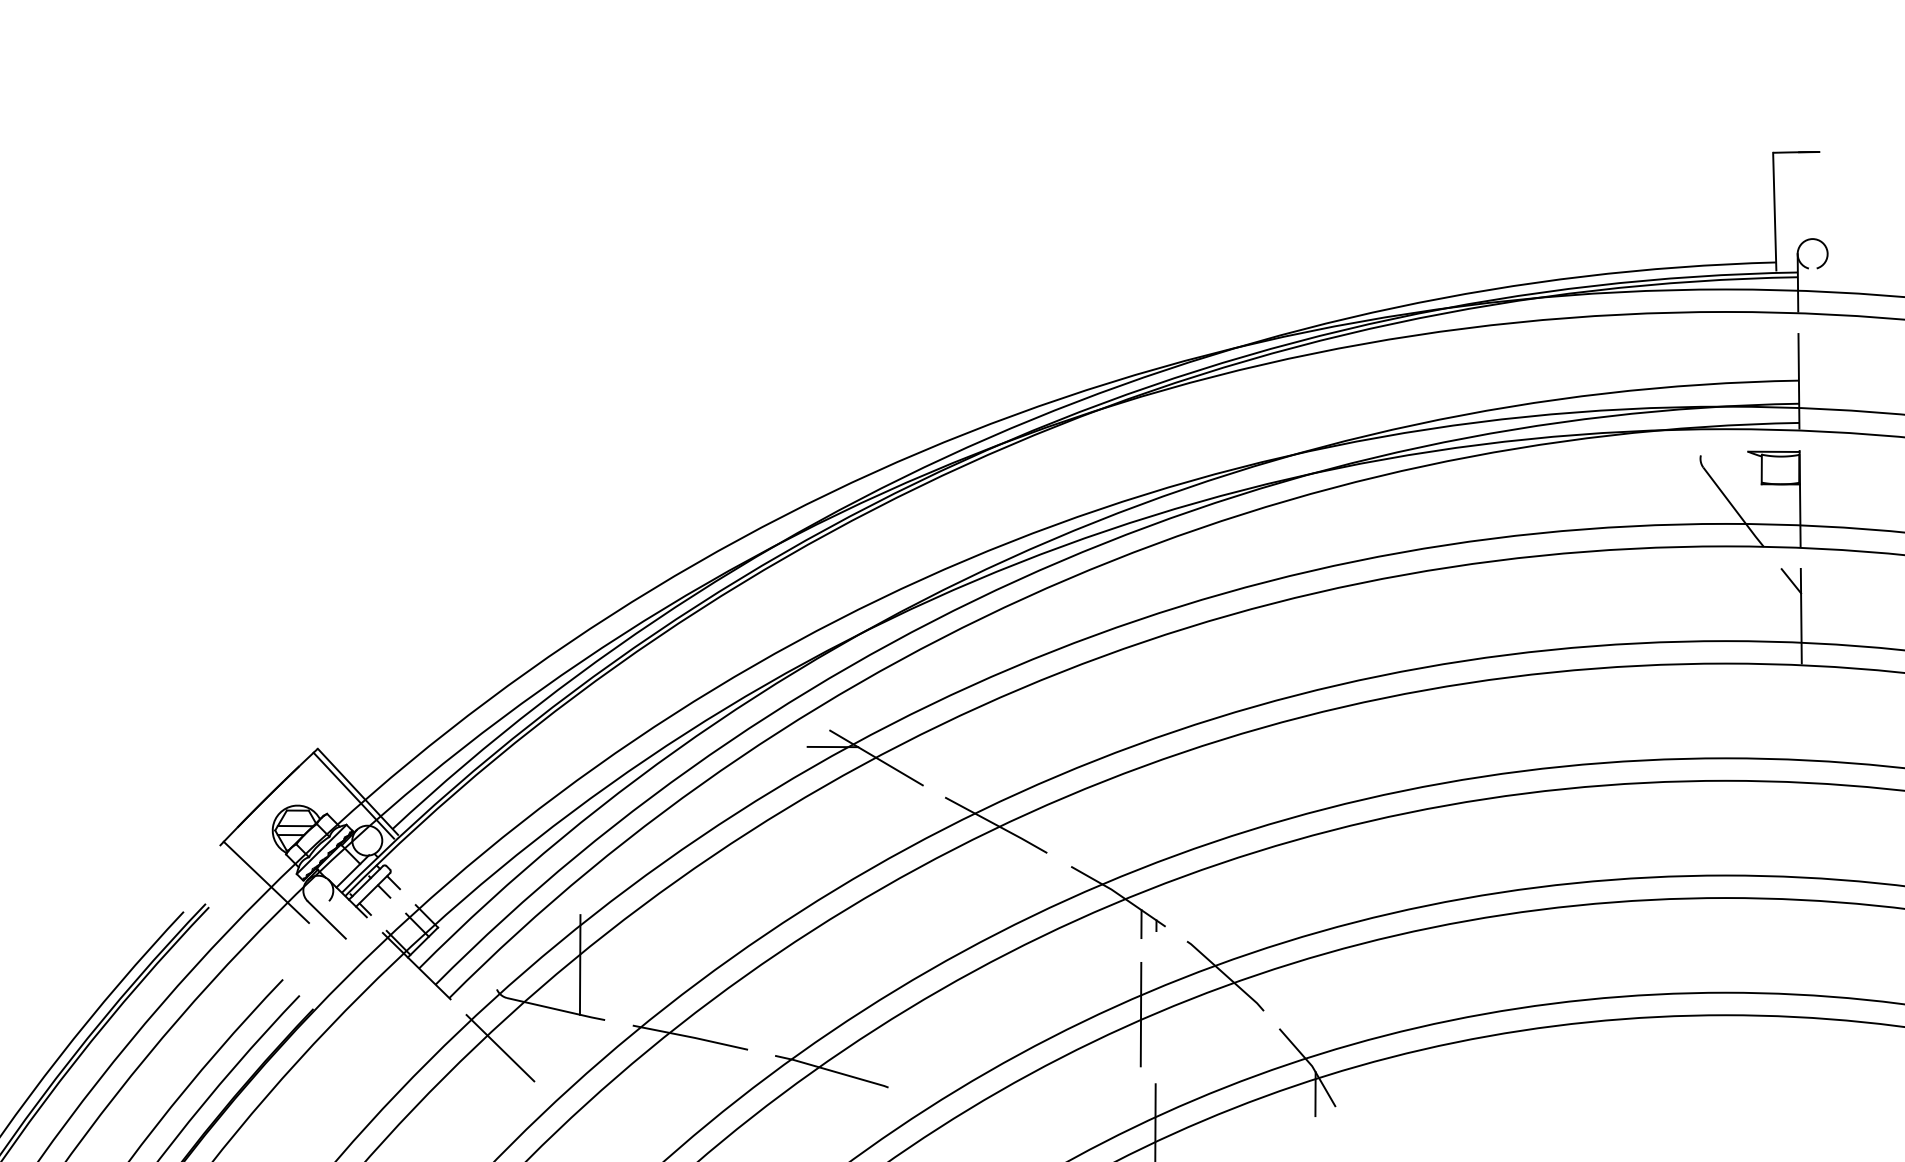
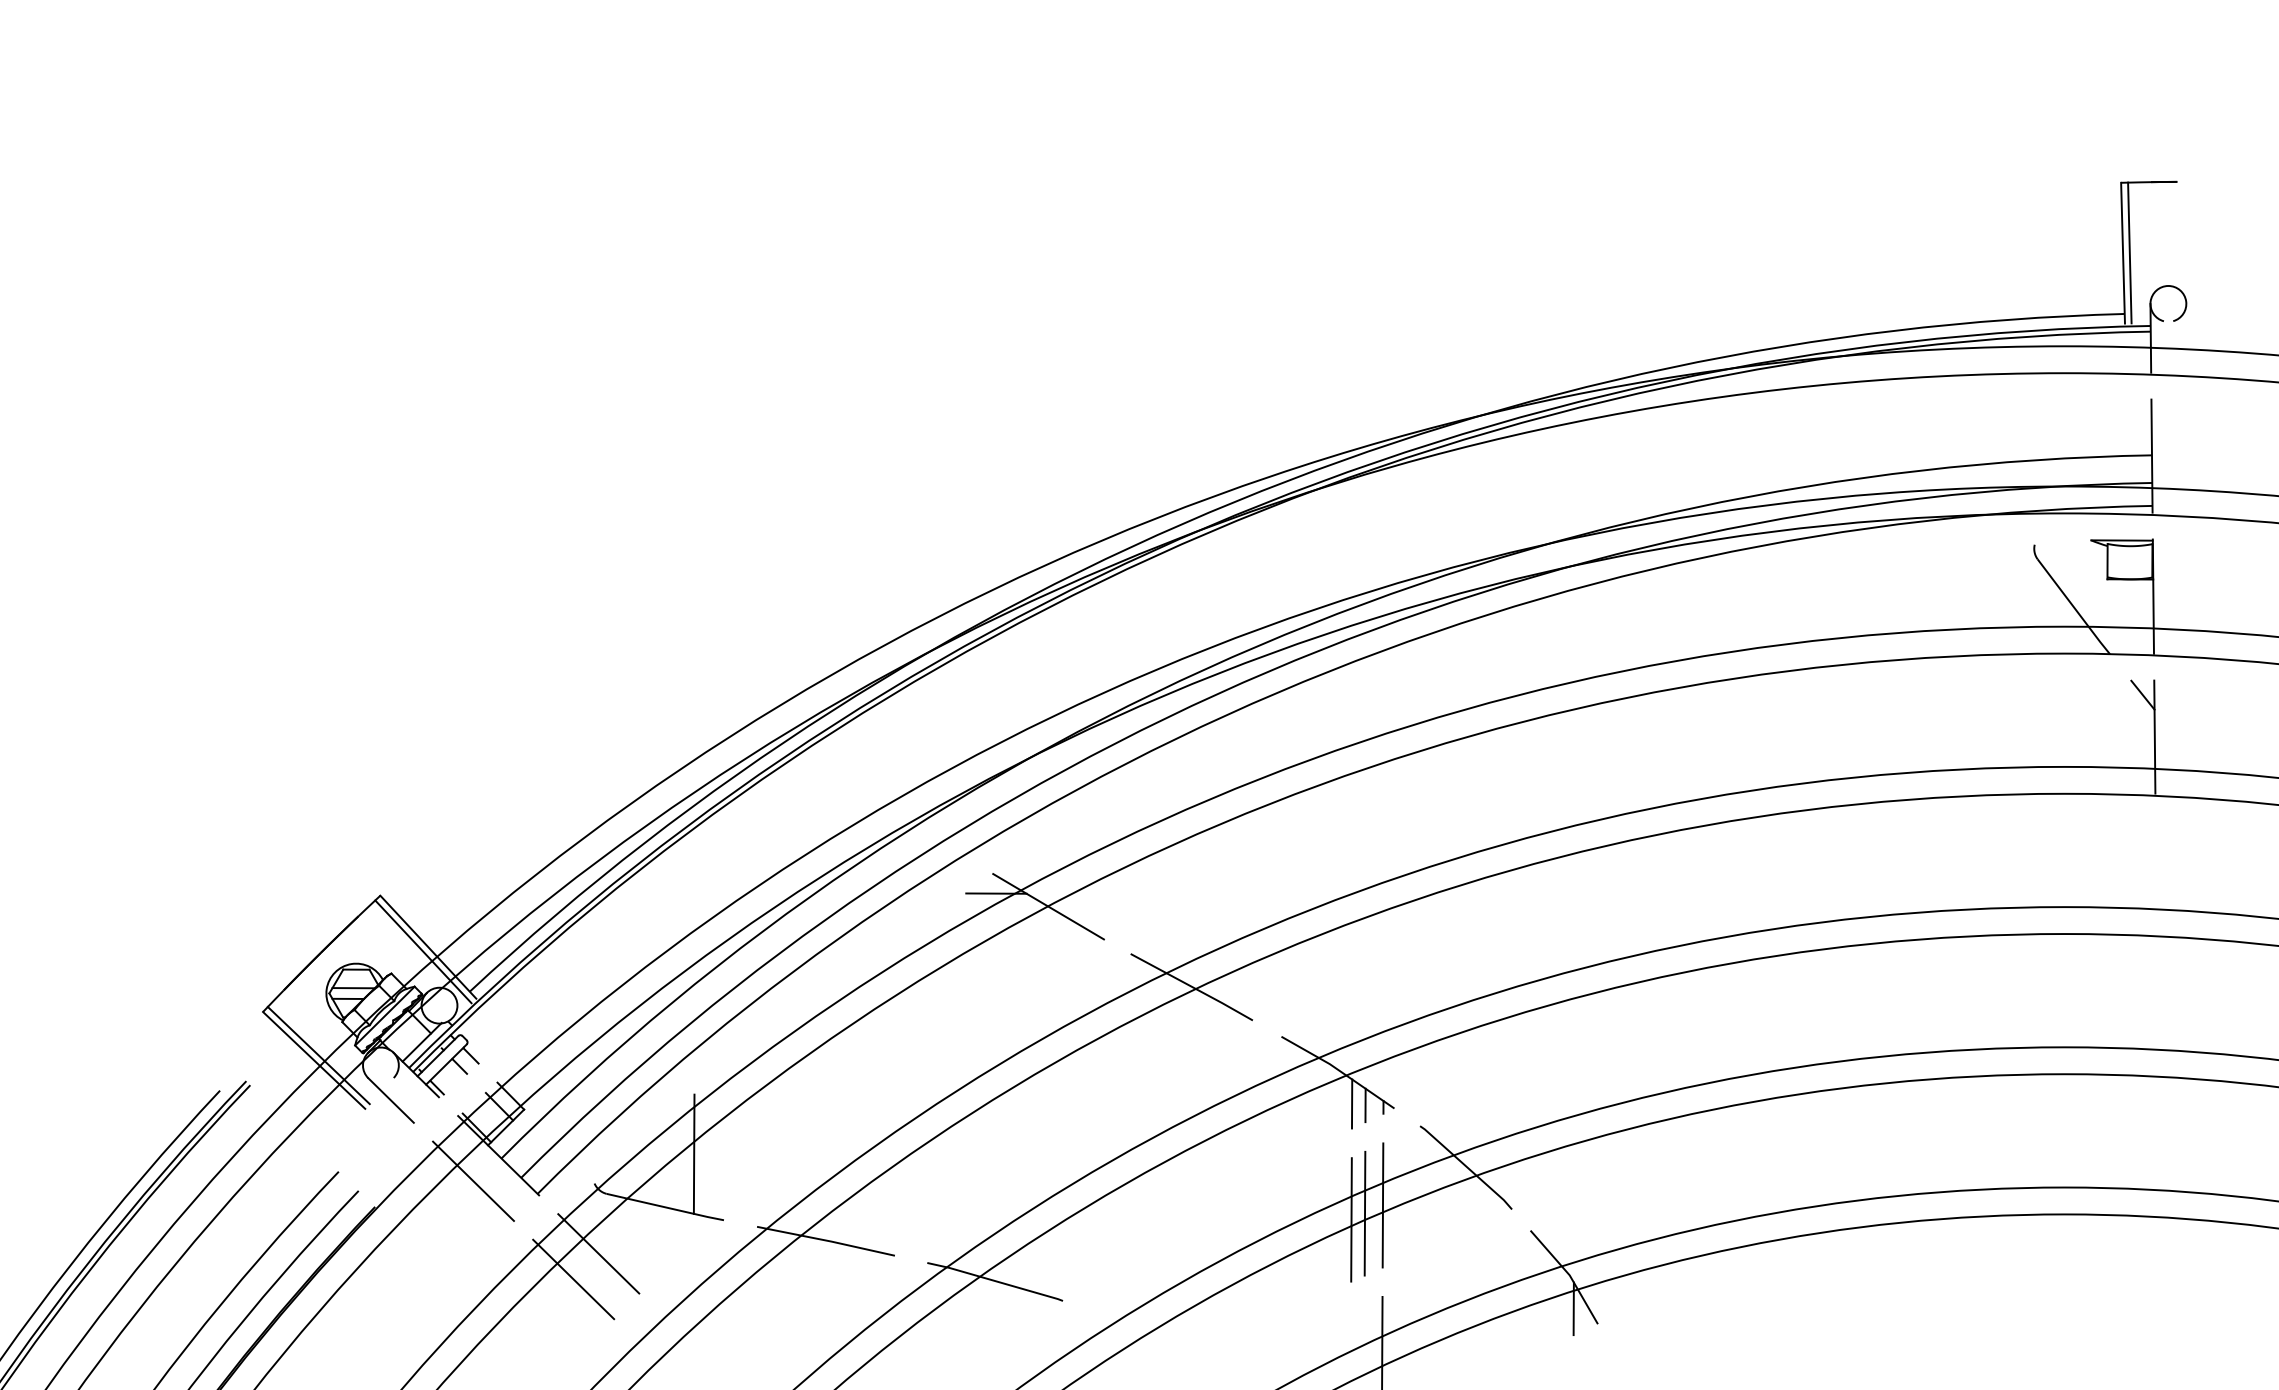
line: (1780, 211) -> (2129, 252), added
line: (262, 886) -> (314, 1060), added
line: (1129, 922) -> (1351, 1103), added
line: (395, 986) -> (473, 1180), added
line: (1155, 1007) -> (1382, 1205), added
line: (1129, 1019) -> (1351, 1219), added
line: (479, 1069) -> (573, 1279), added

